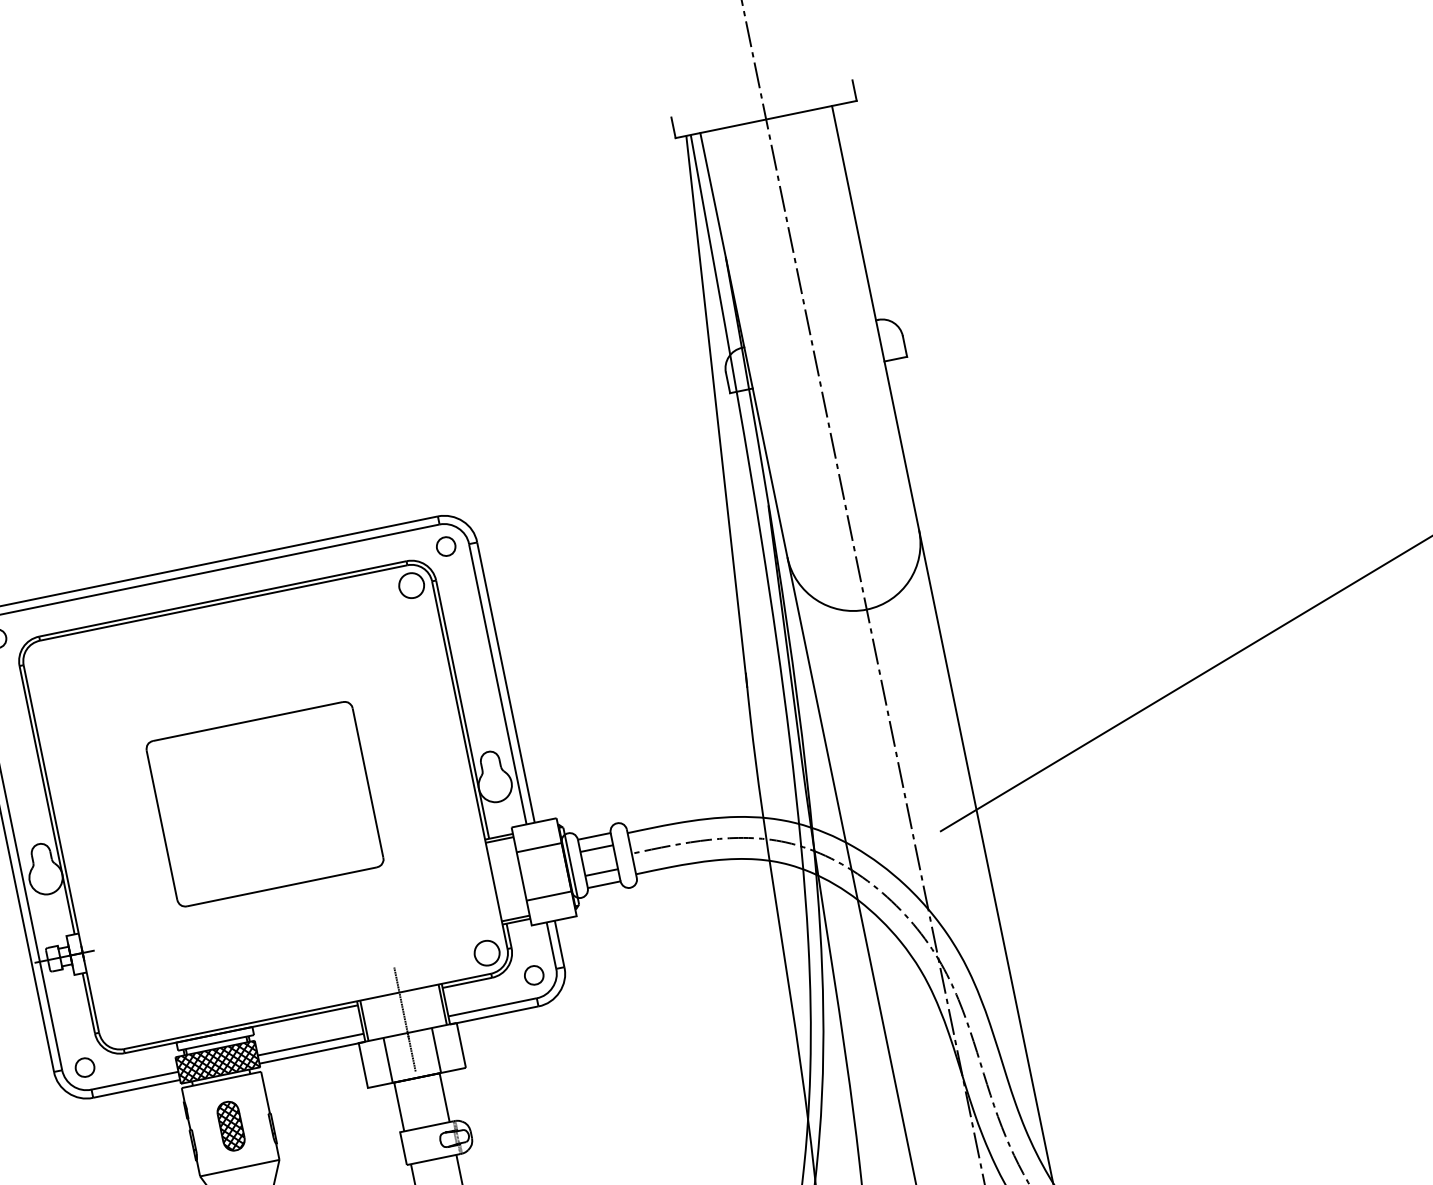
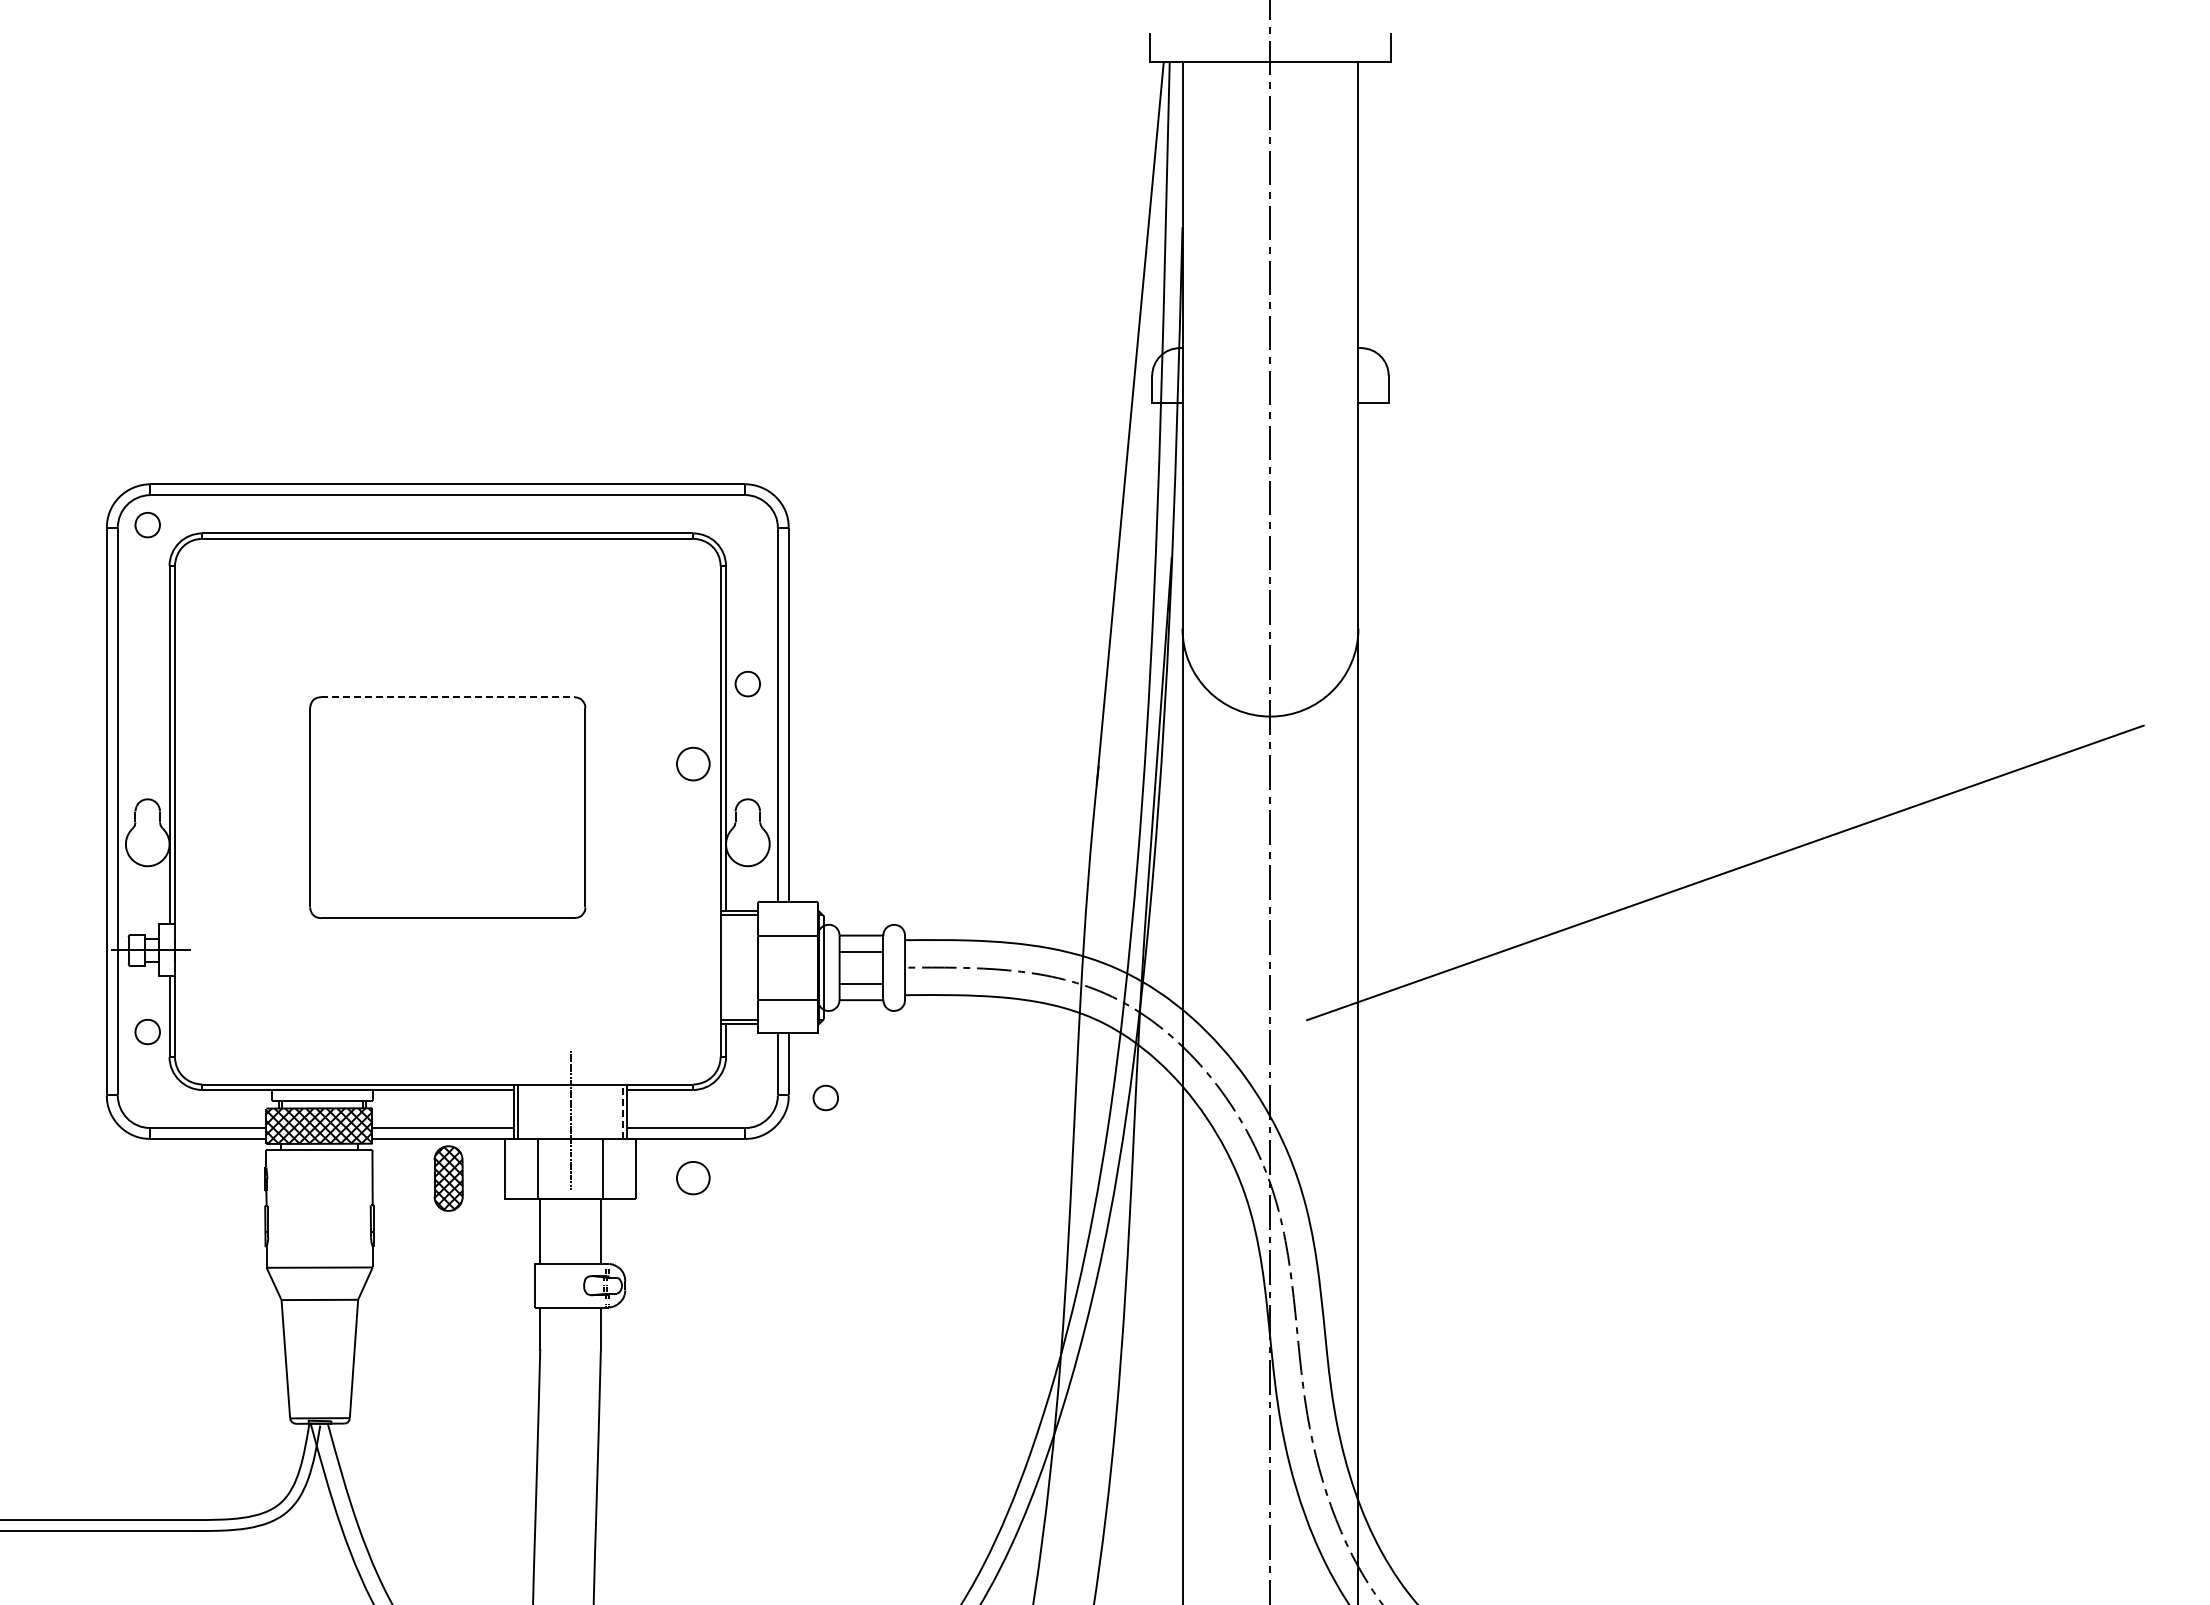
part: (445, 546) -> (747, 683), moved
part: (411, 585) -> (693, 763), moved
line: (247, 721) -> (447, 697), solid -> dashed
part: (487, 953) -> (693, 1178), moved
part: (533, 975) -> (825, 1097), moved
line: (442, 1004) -> (622, 1111), solid -> dashed
part: (84, 1067) -> (147, 1031), moved
part: (231, 1126) -> (448, 1178), moved

